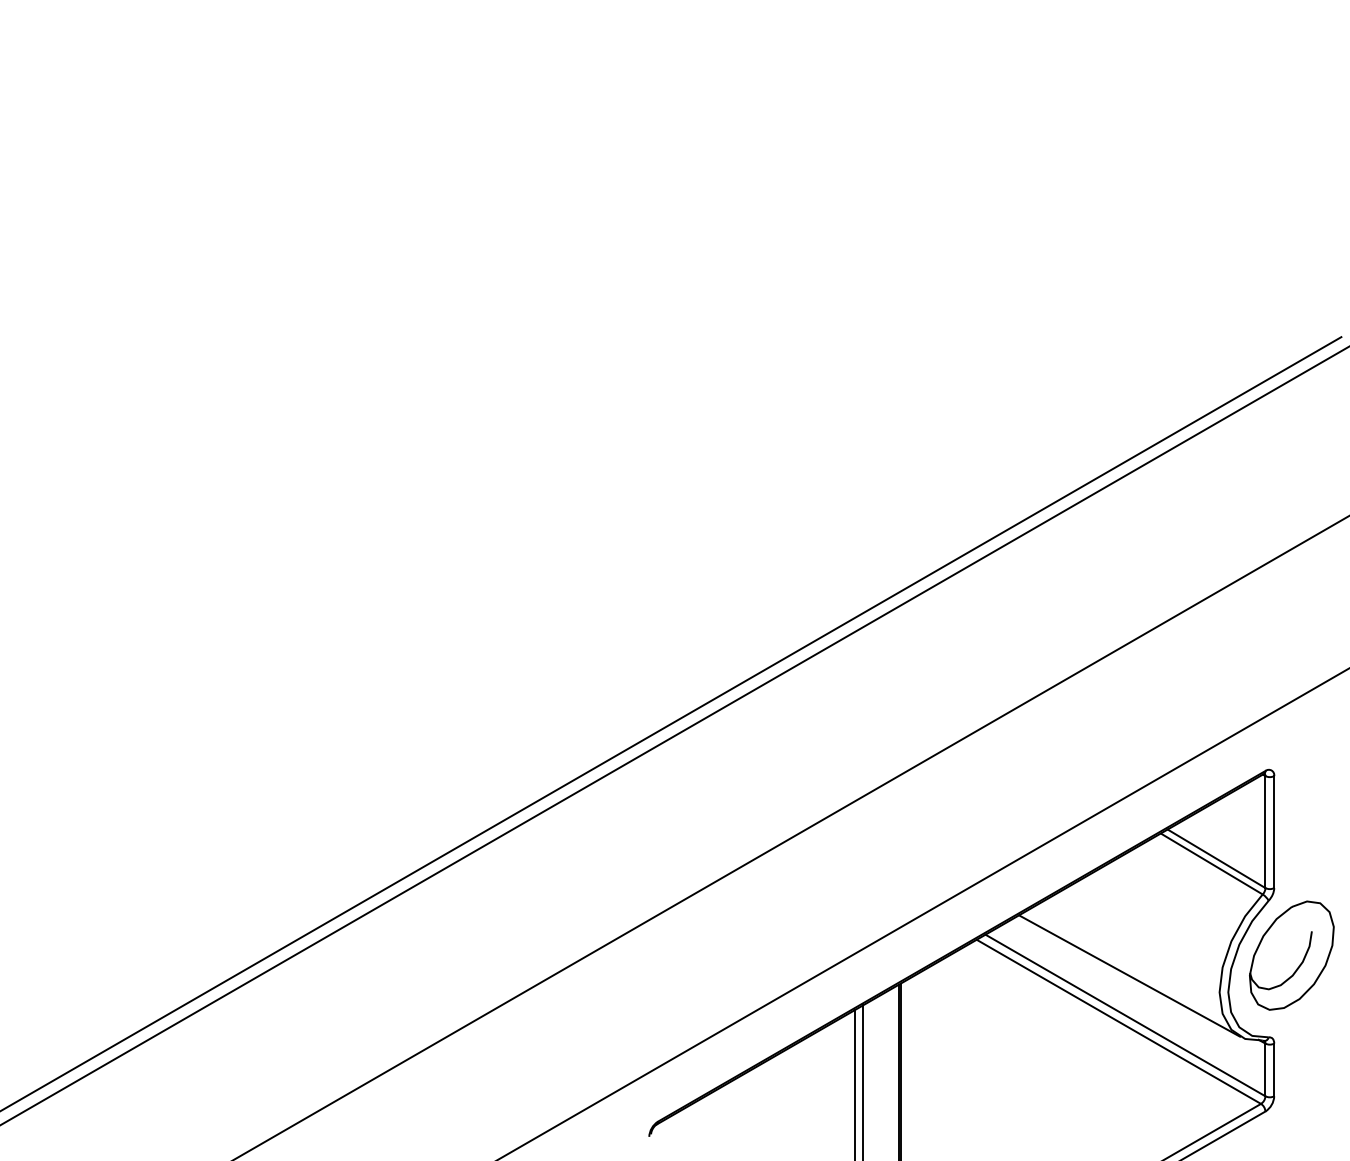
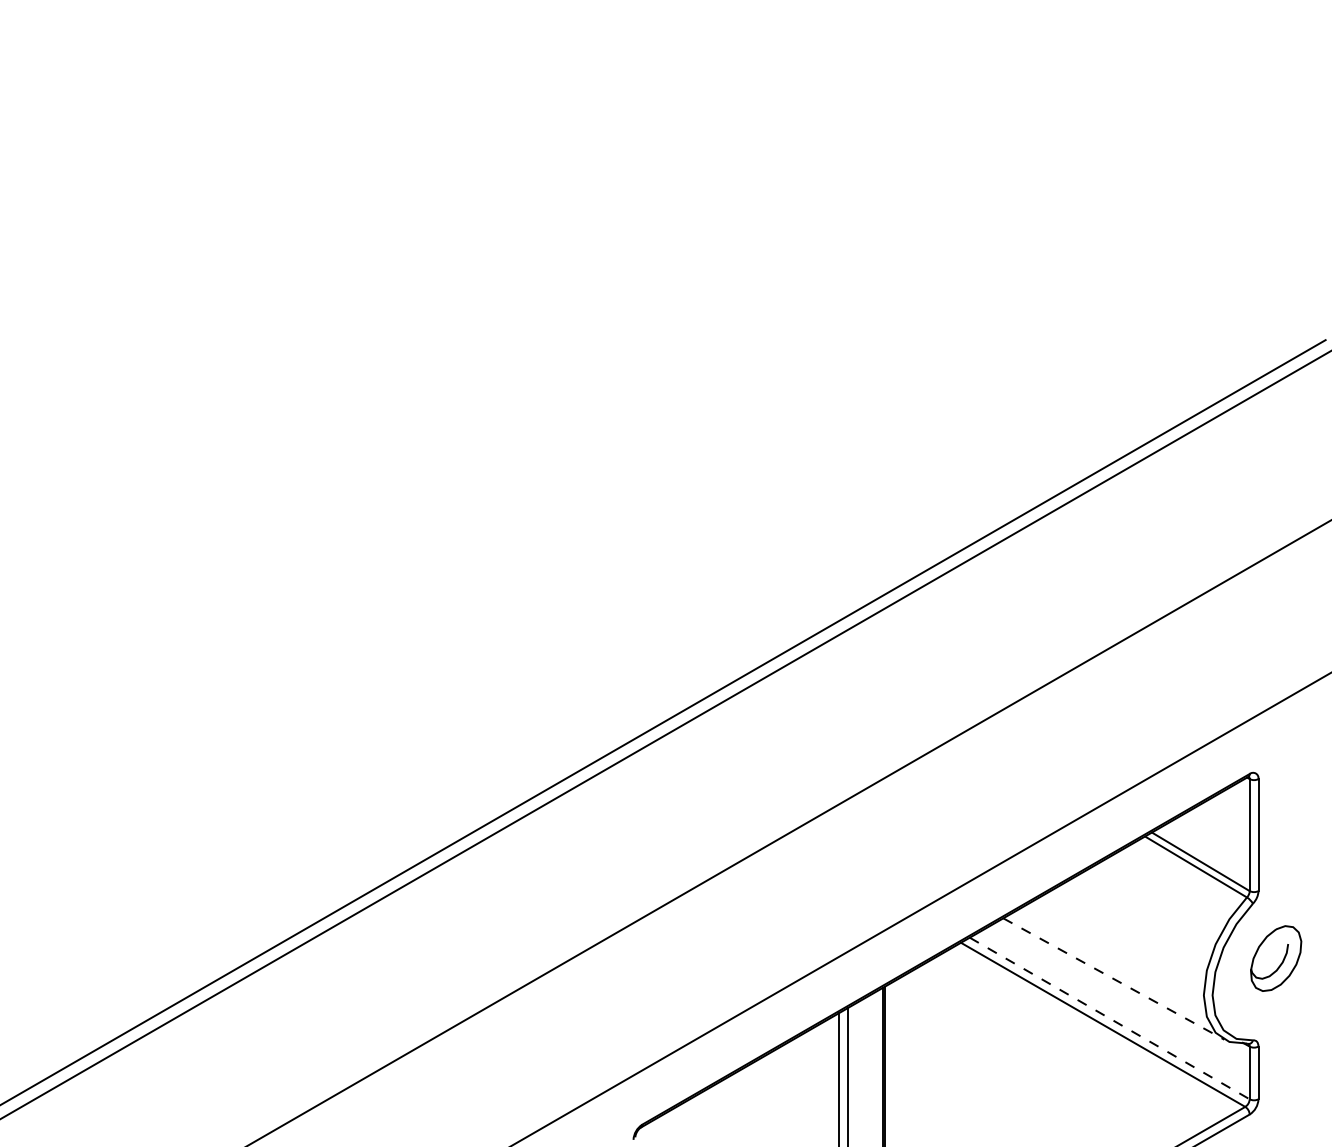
part: (1291, 955) -> (1275, 958), size x0.6
line: (1130, 976) -> (1114, 979), solid -> dashed
line: (1125, 1015) -> (1109, 1018), solid -> dashed

